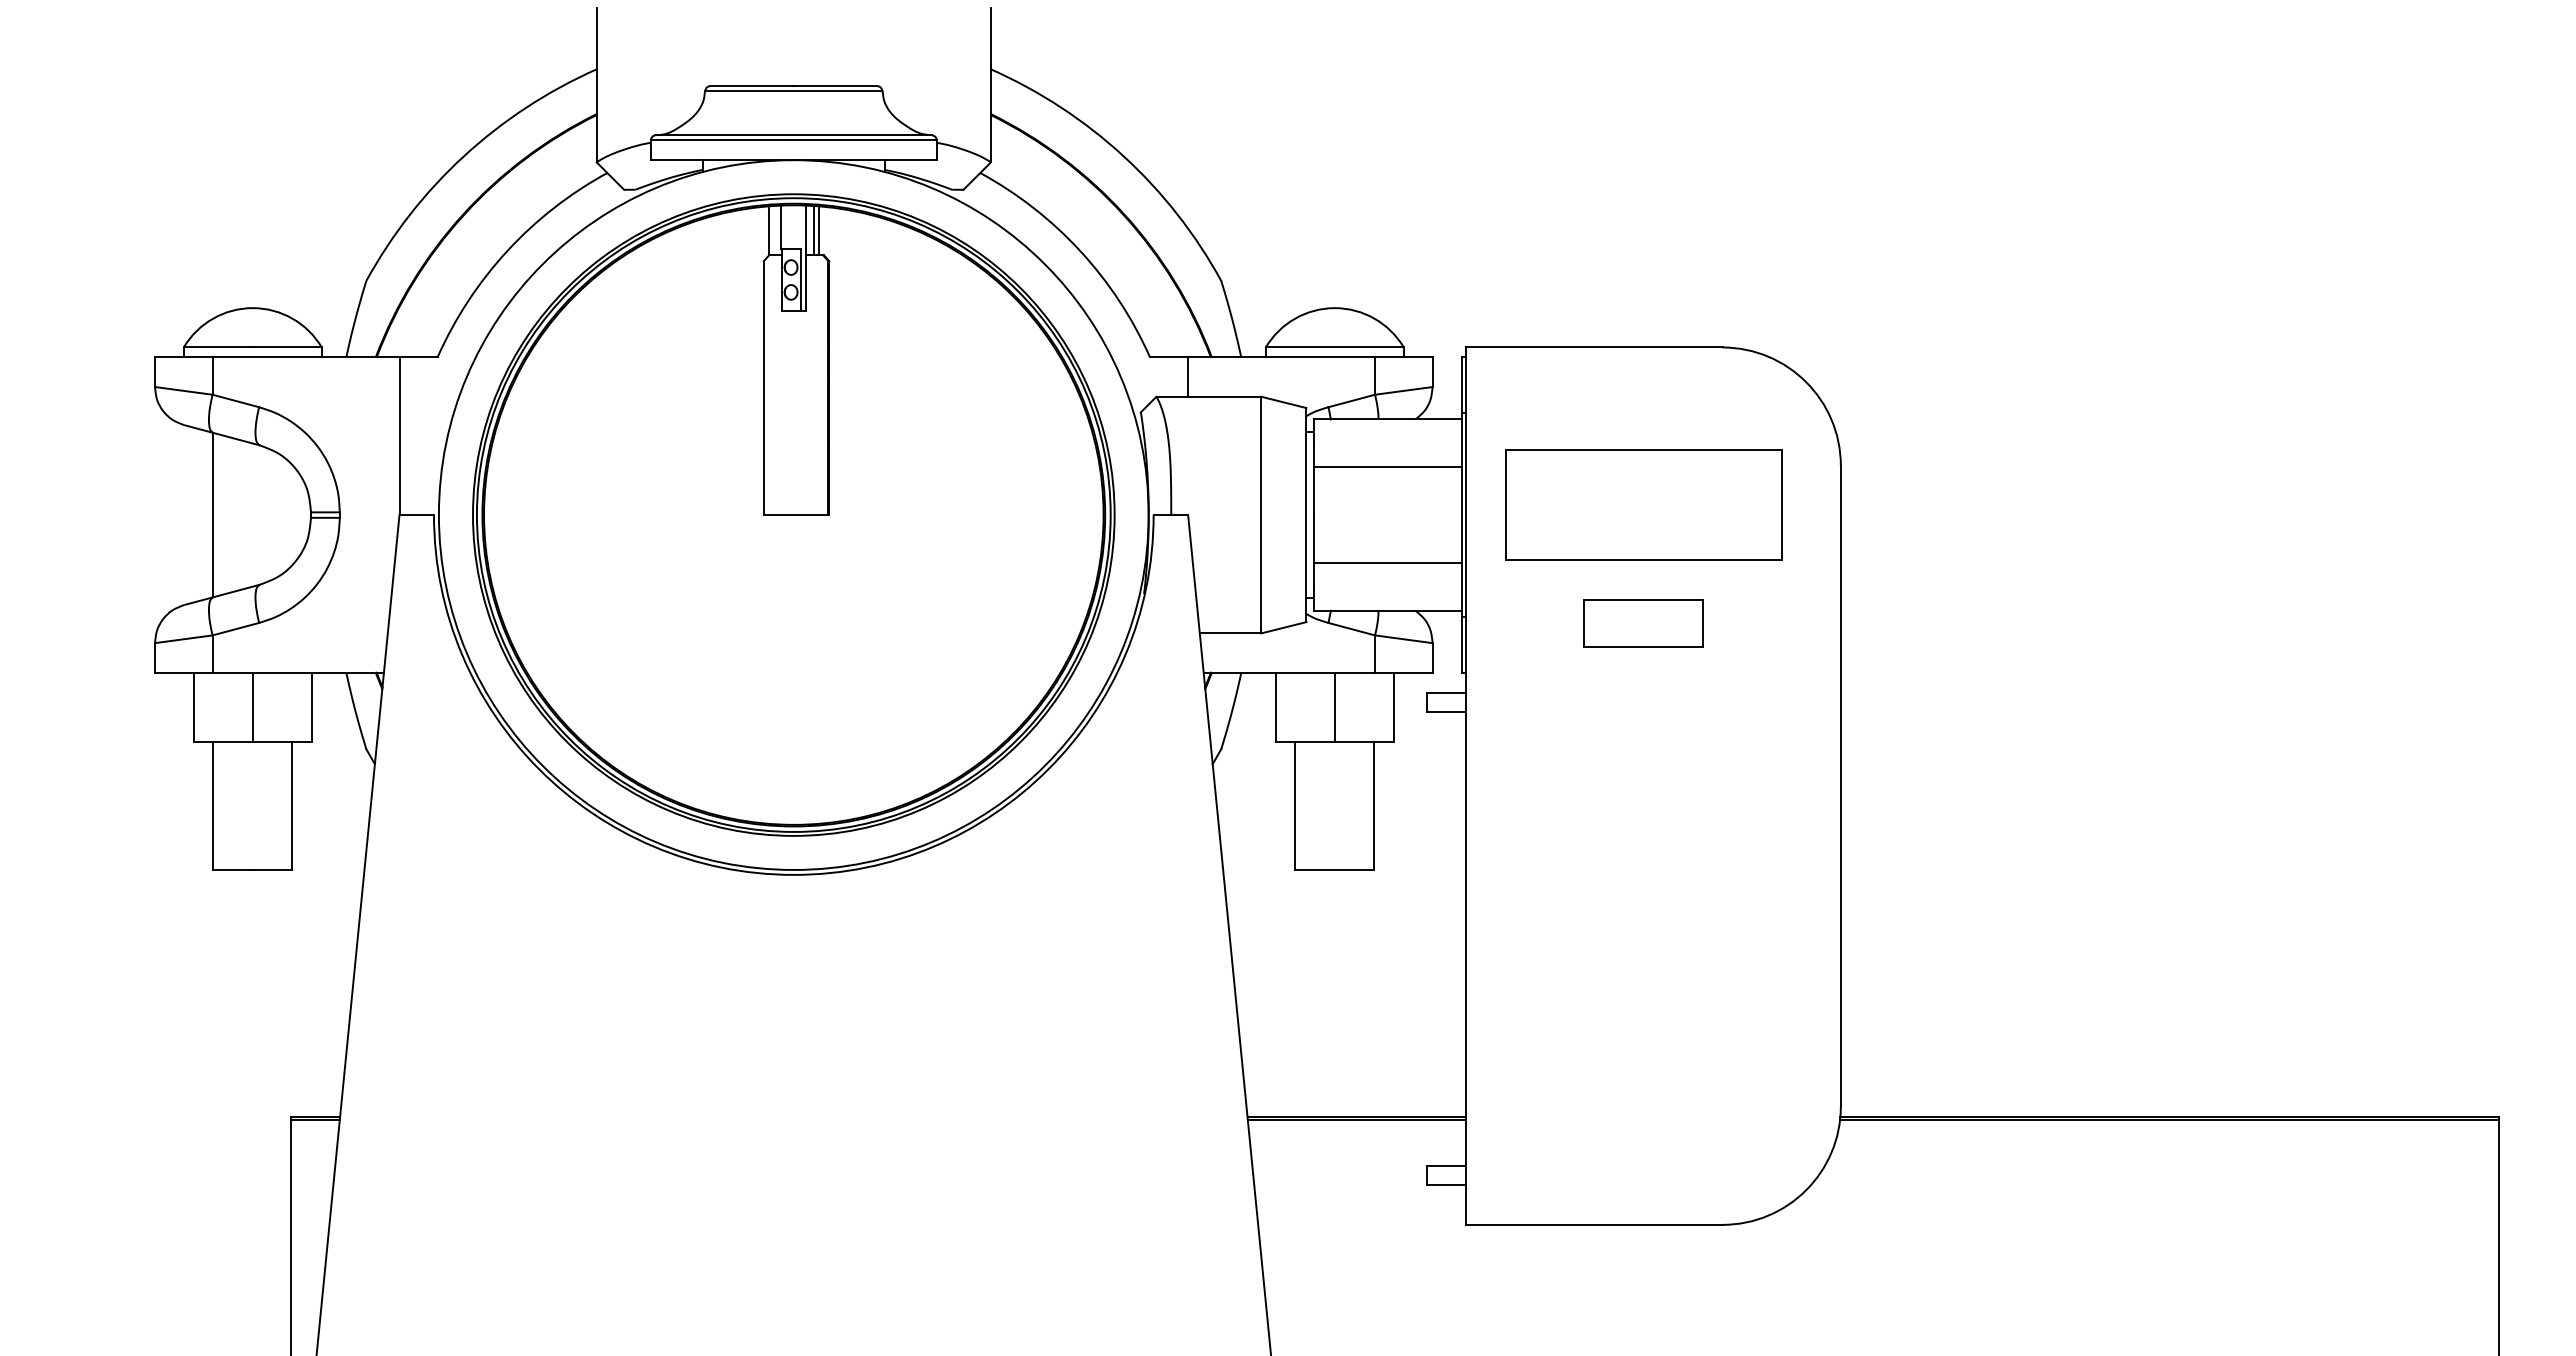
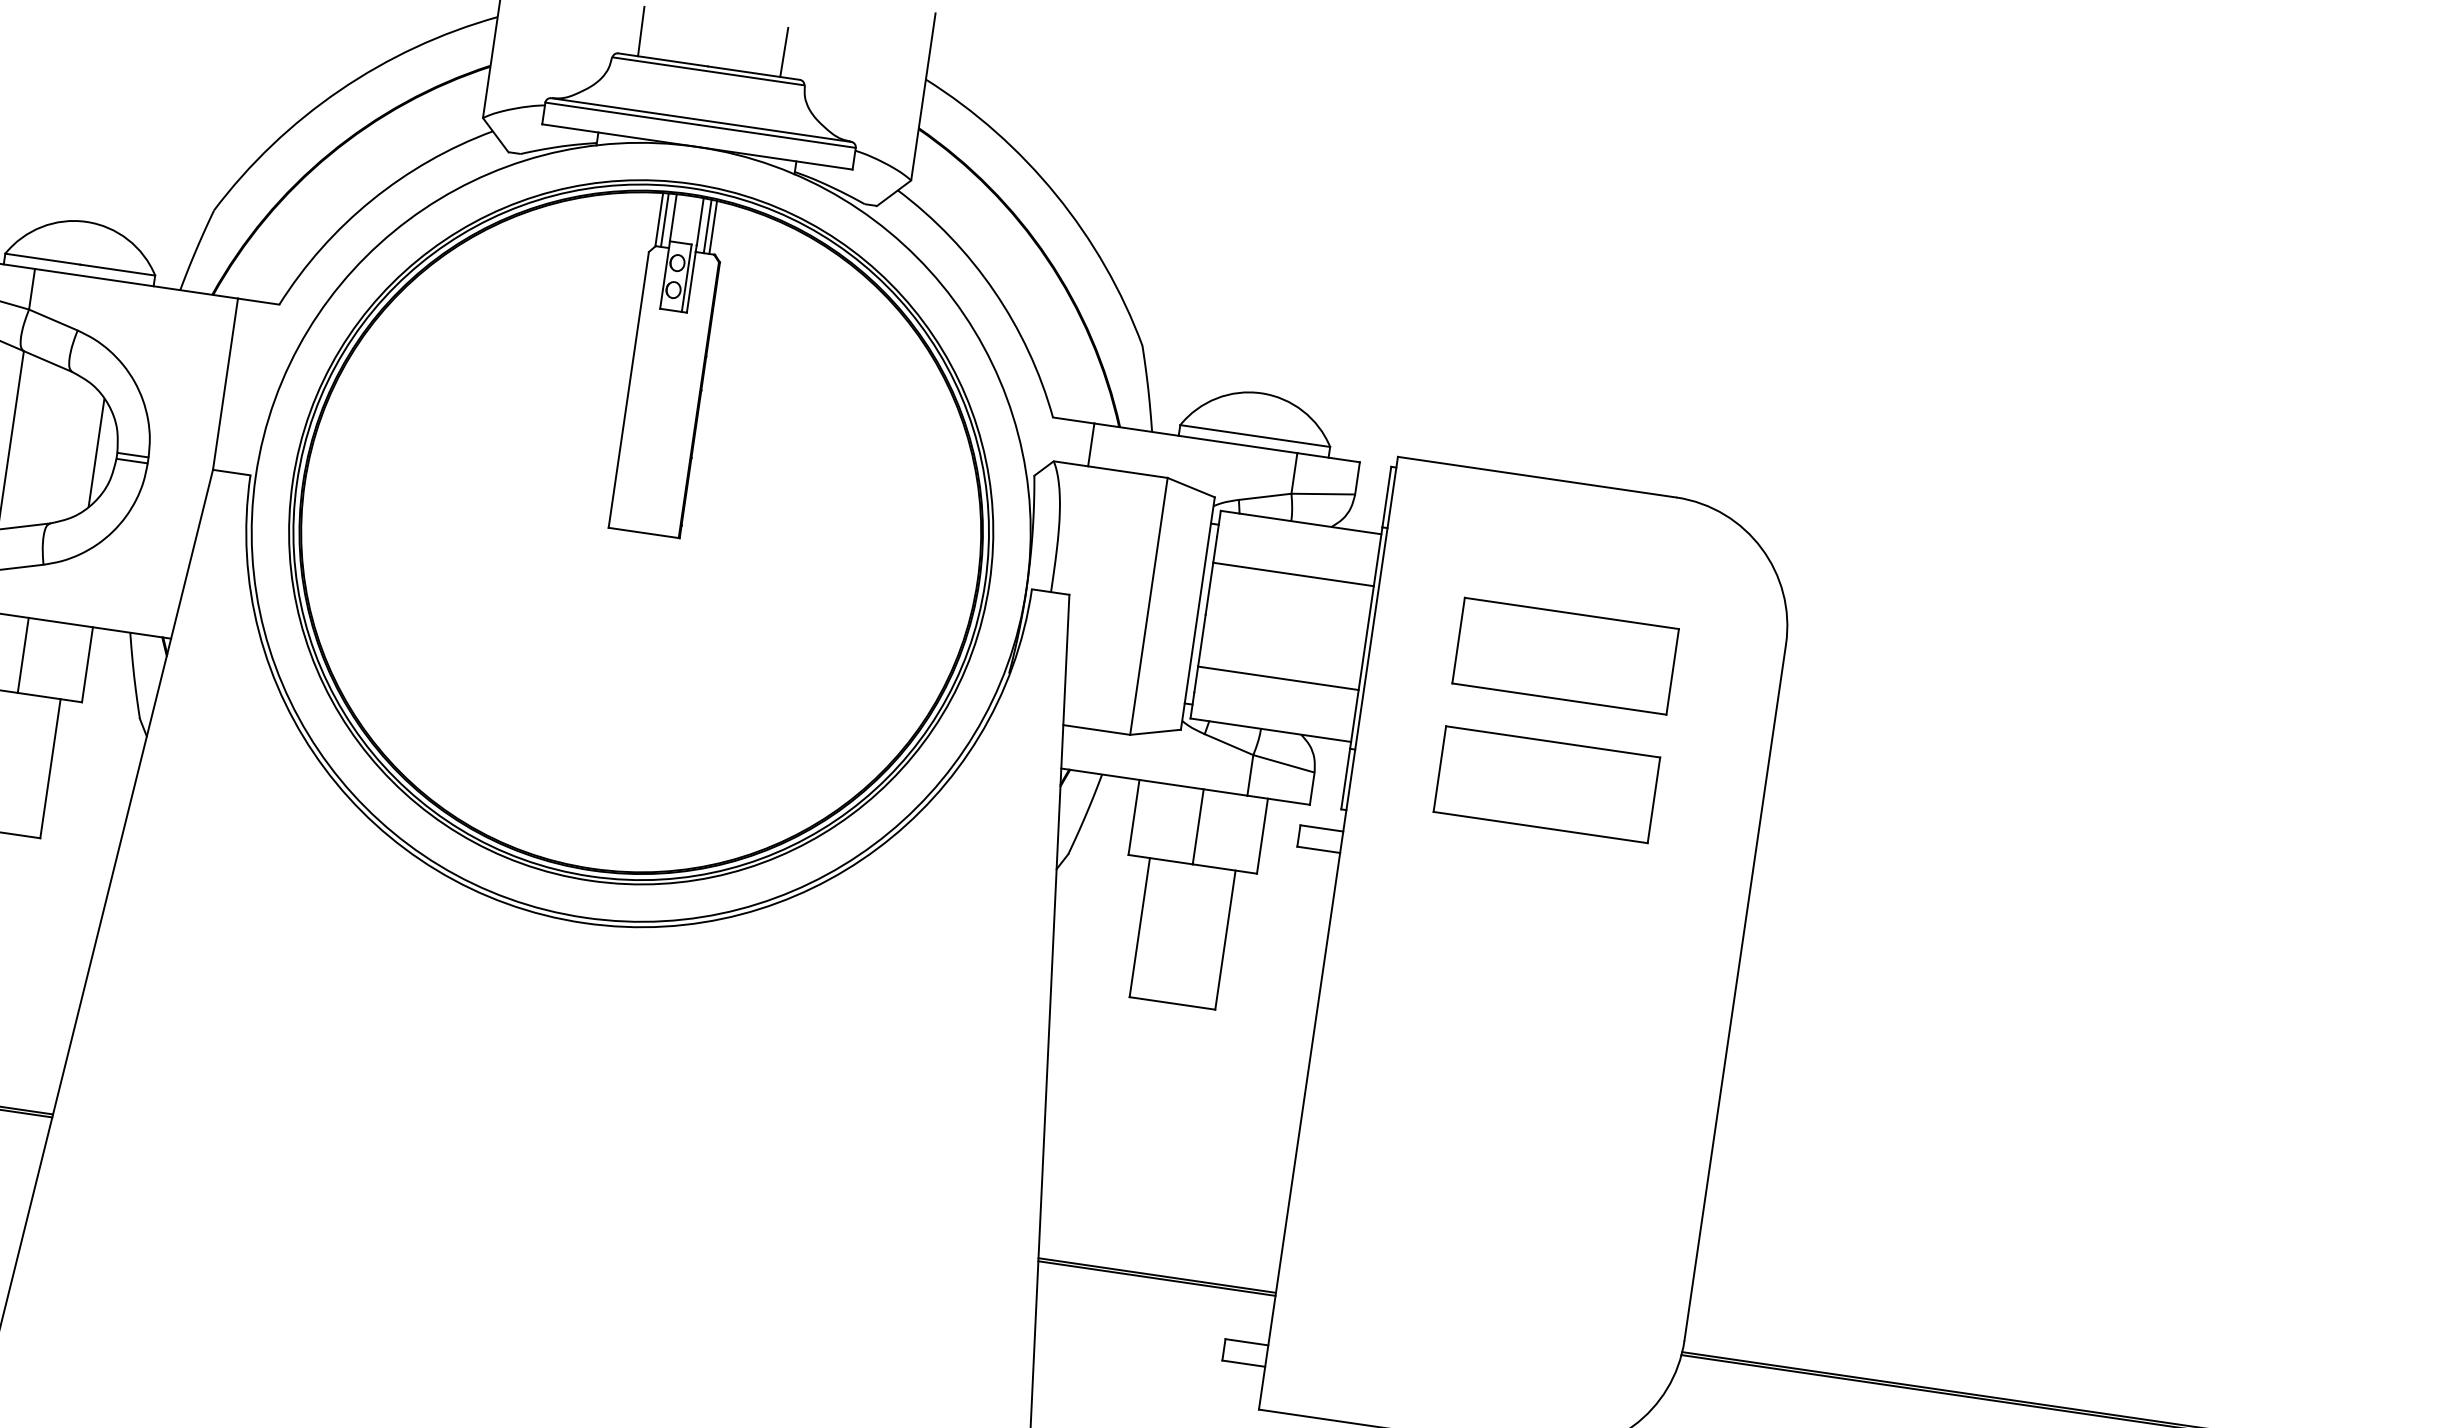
line: (727, 63) -> (640, 31), added
line: (859, 63) -> (784, 52), added
line: (774, 230) -> (665, 220), added
part: (1643, 505) -> (1565, 656), size x0.71
line: (292, 514) -> (96, 452), added
part: (1643, 623) -> (1546, 784), size x1.67

